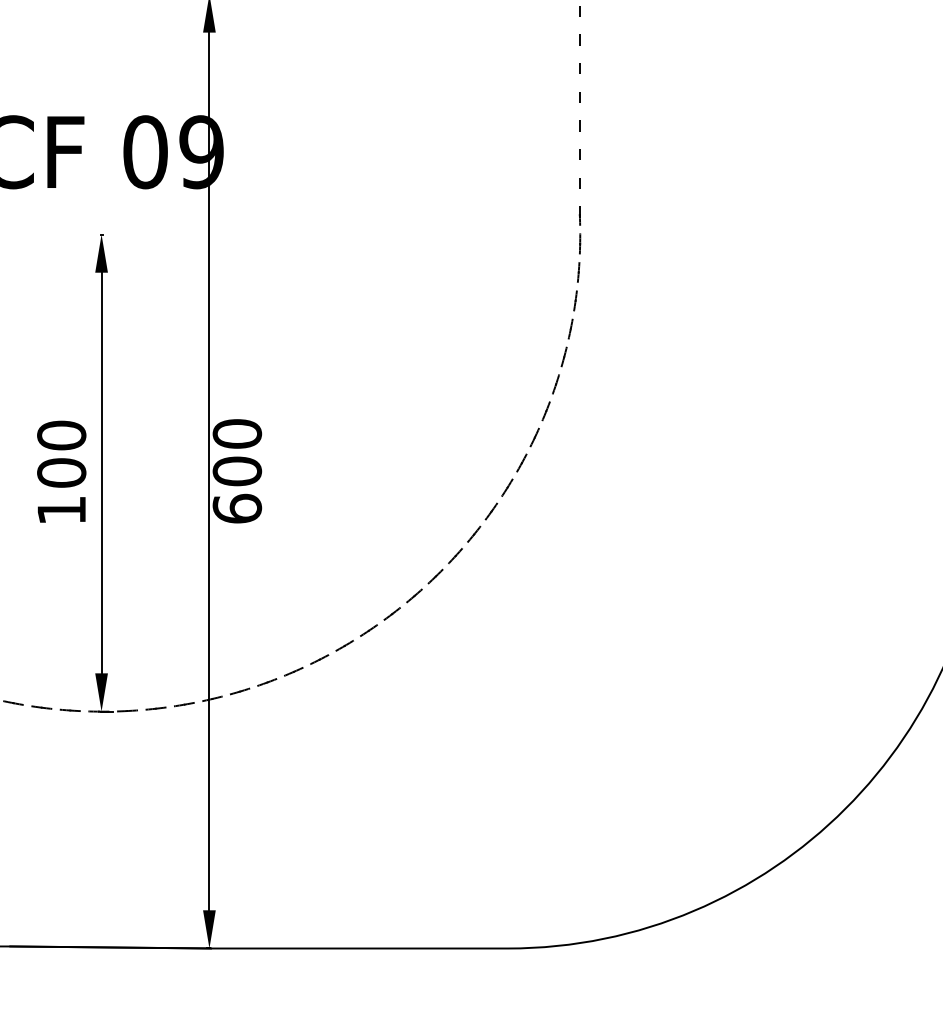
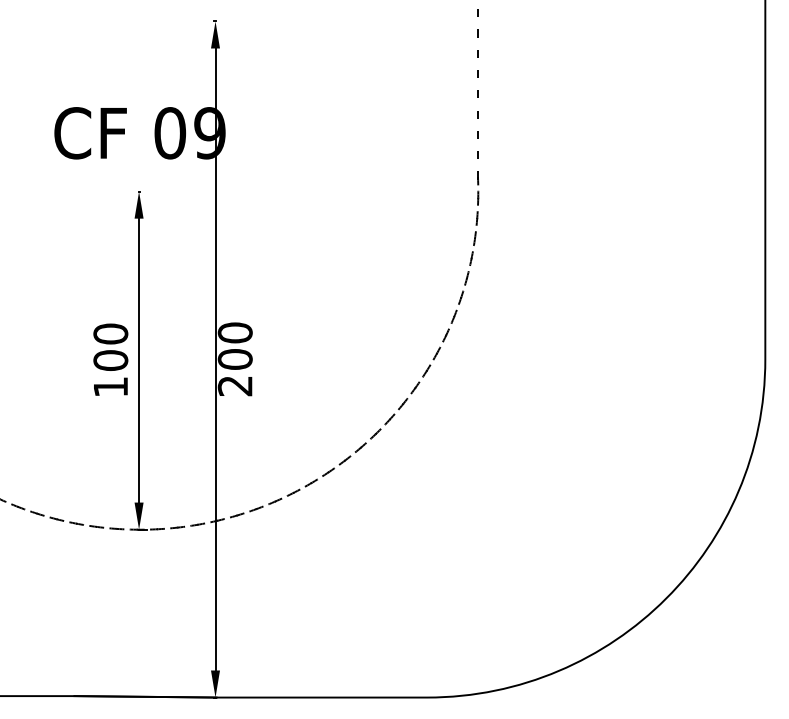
text: (236, 508) -> (234, 385), 600 -> 200

